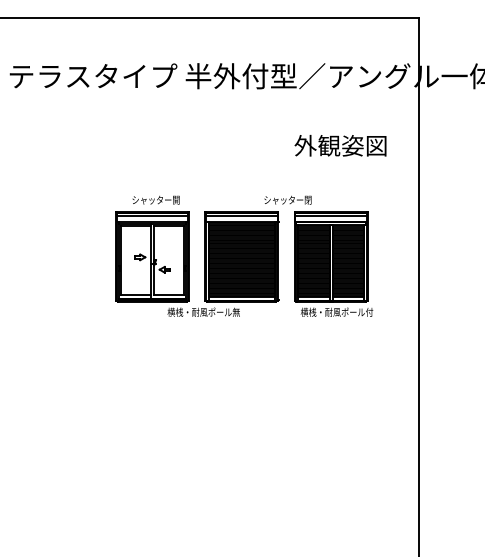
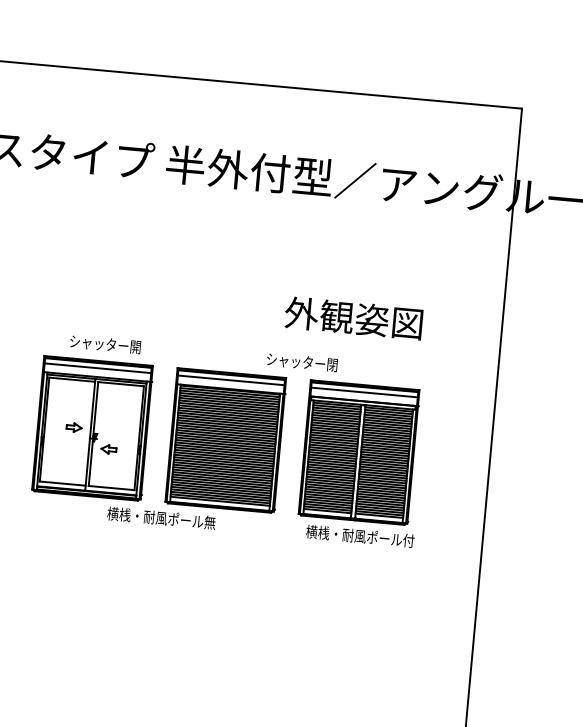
text: (340, 145) -> (353, 317), moved

